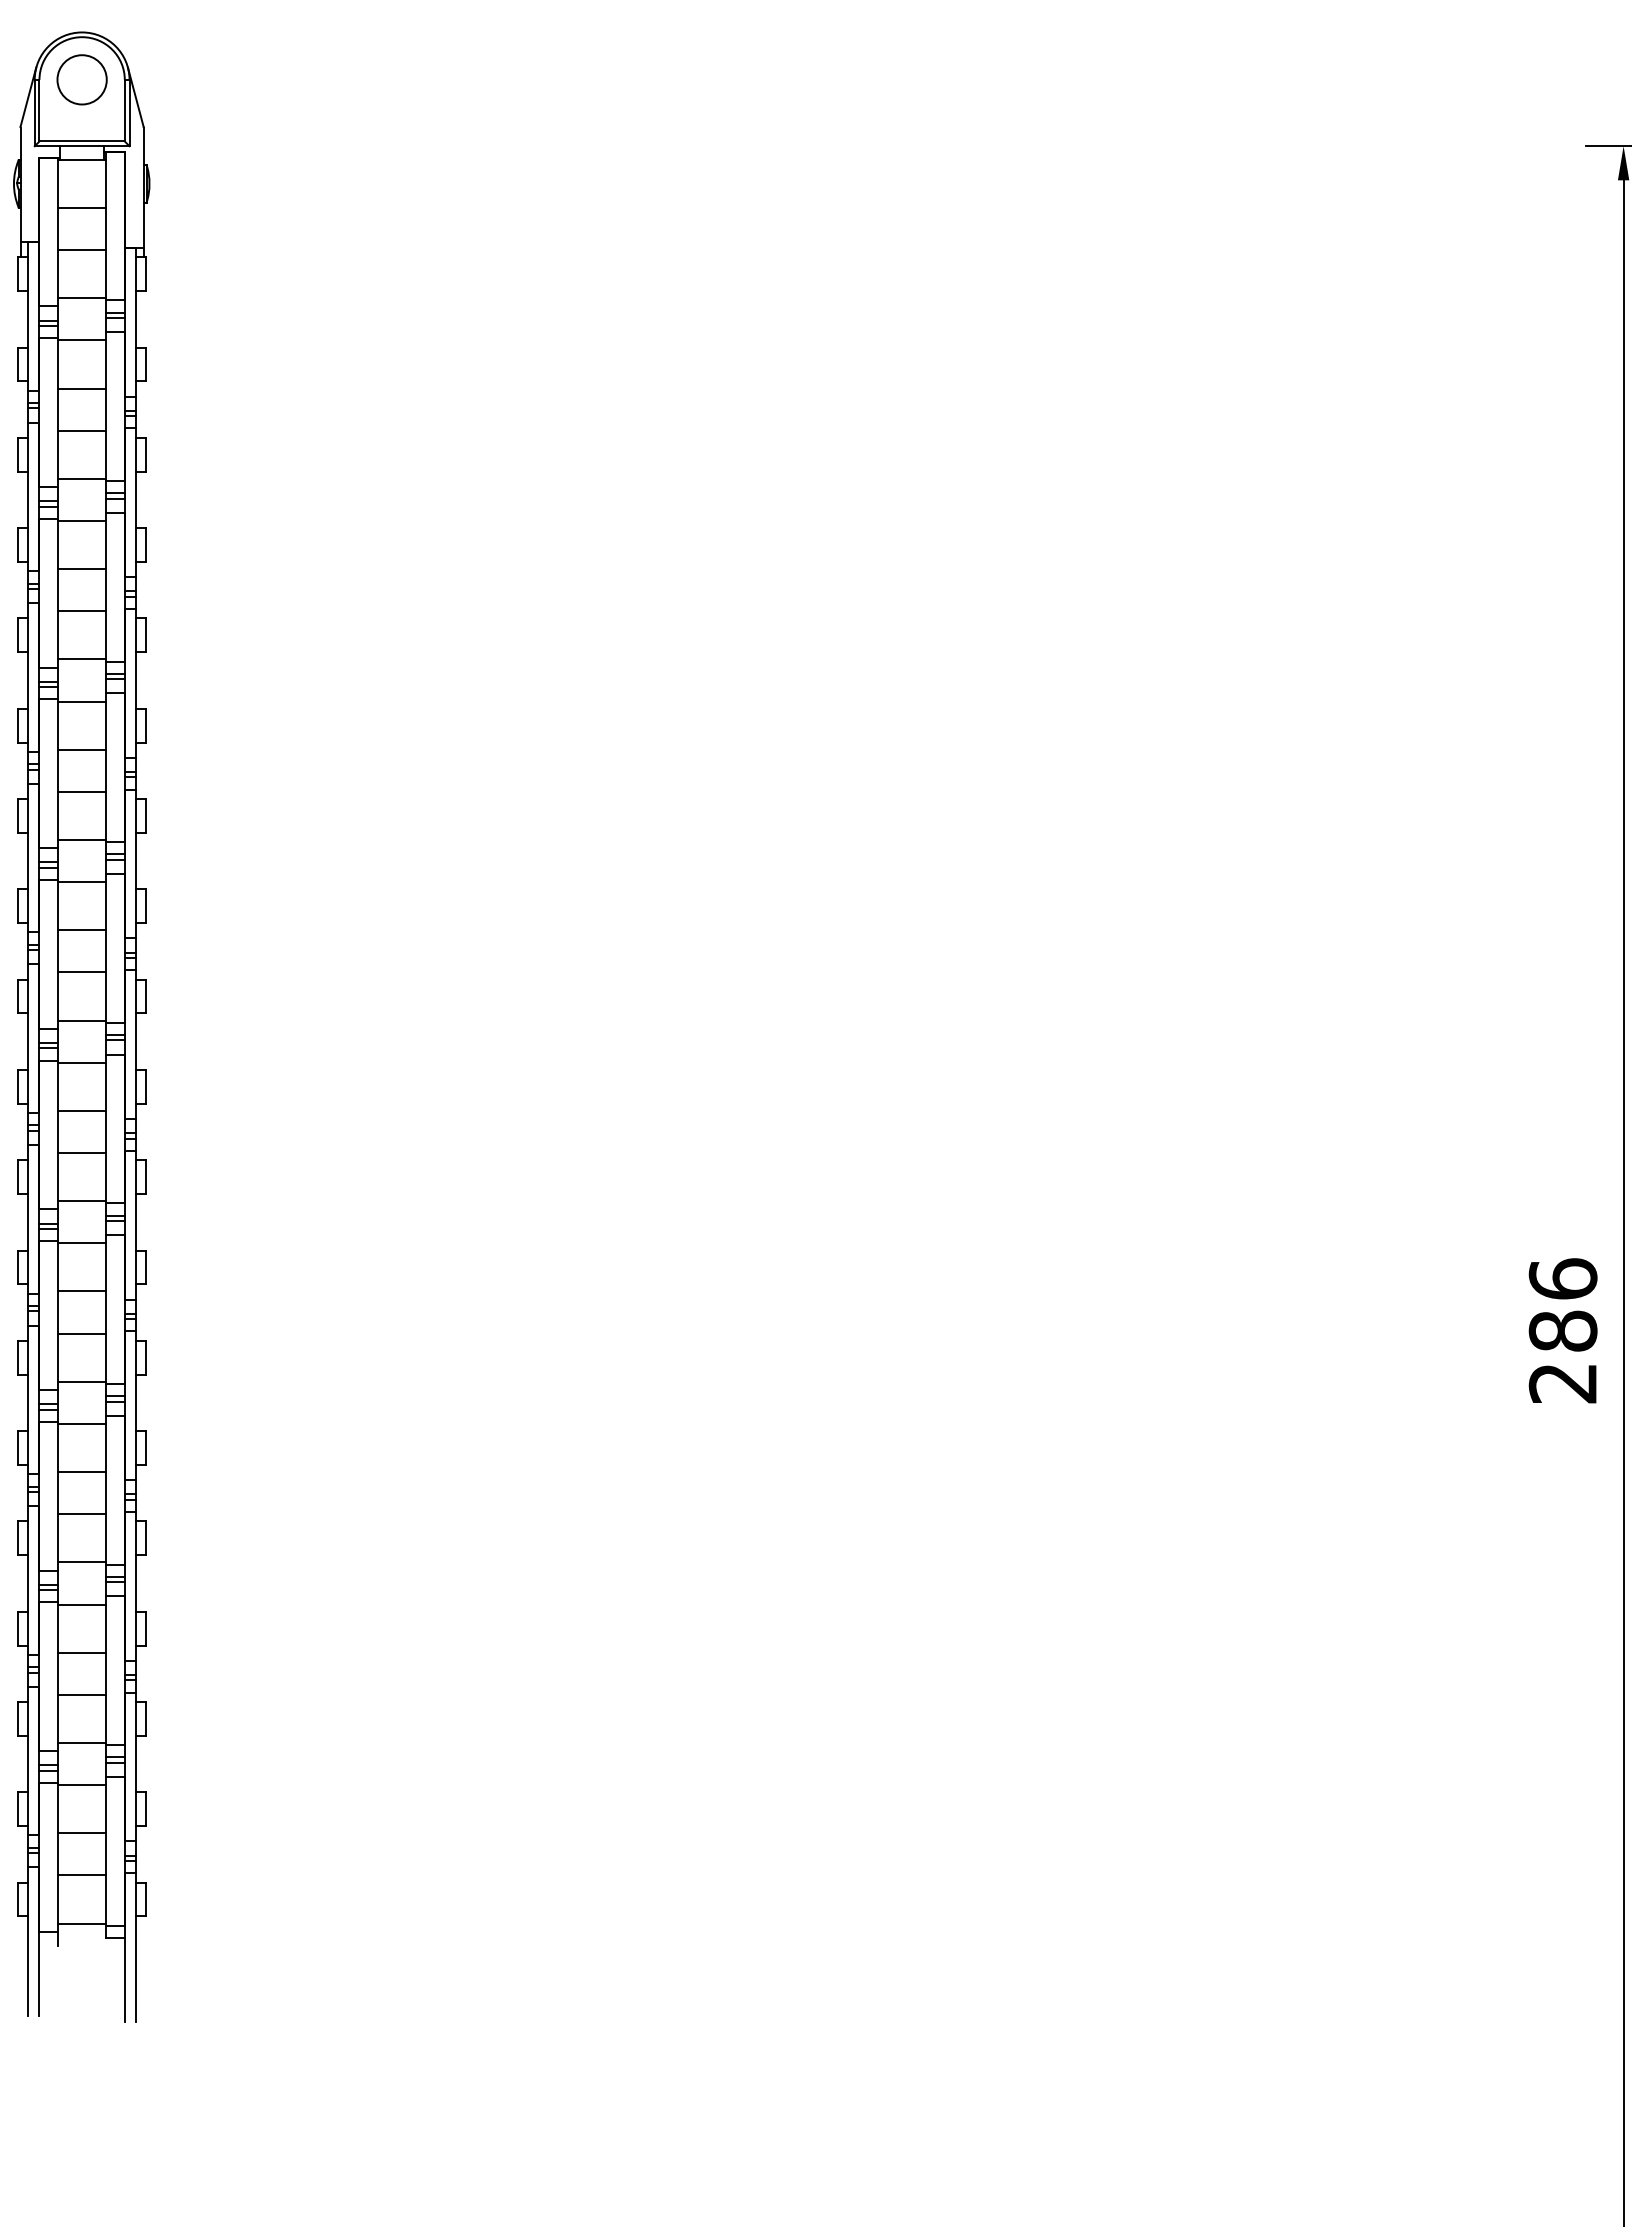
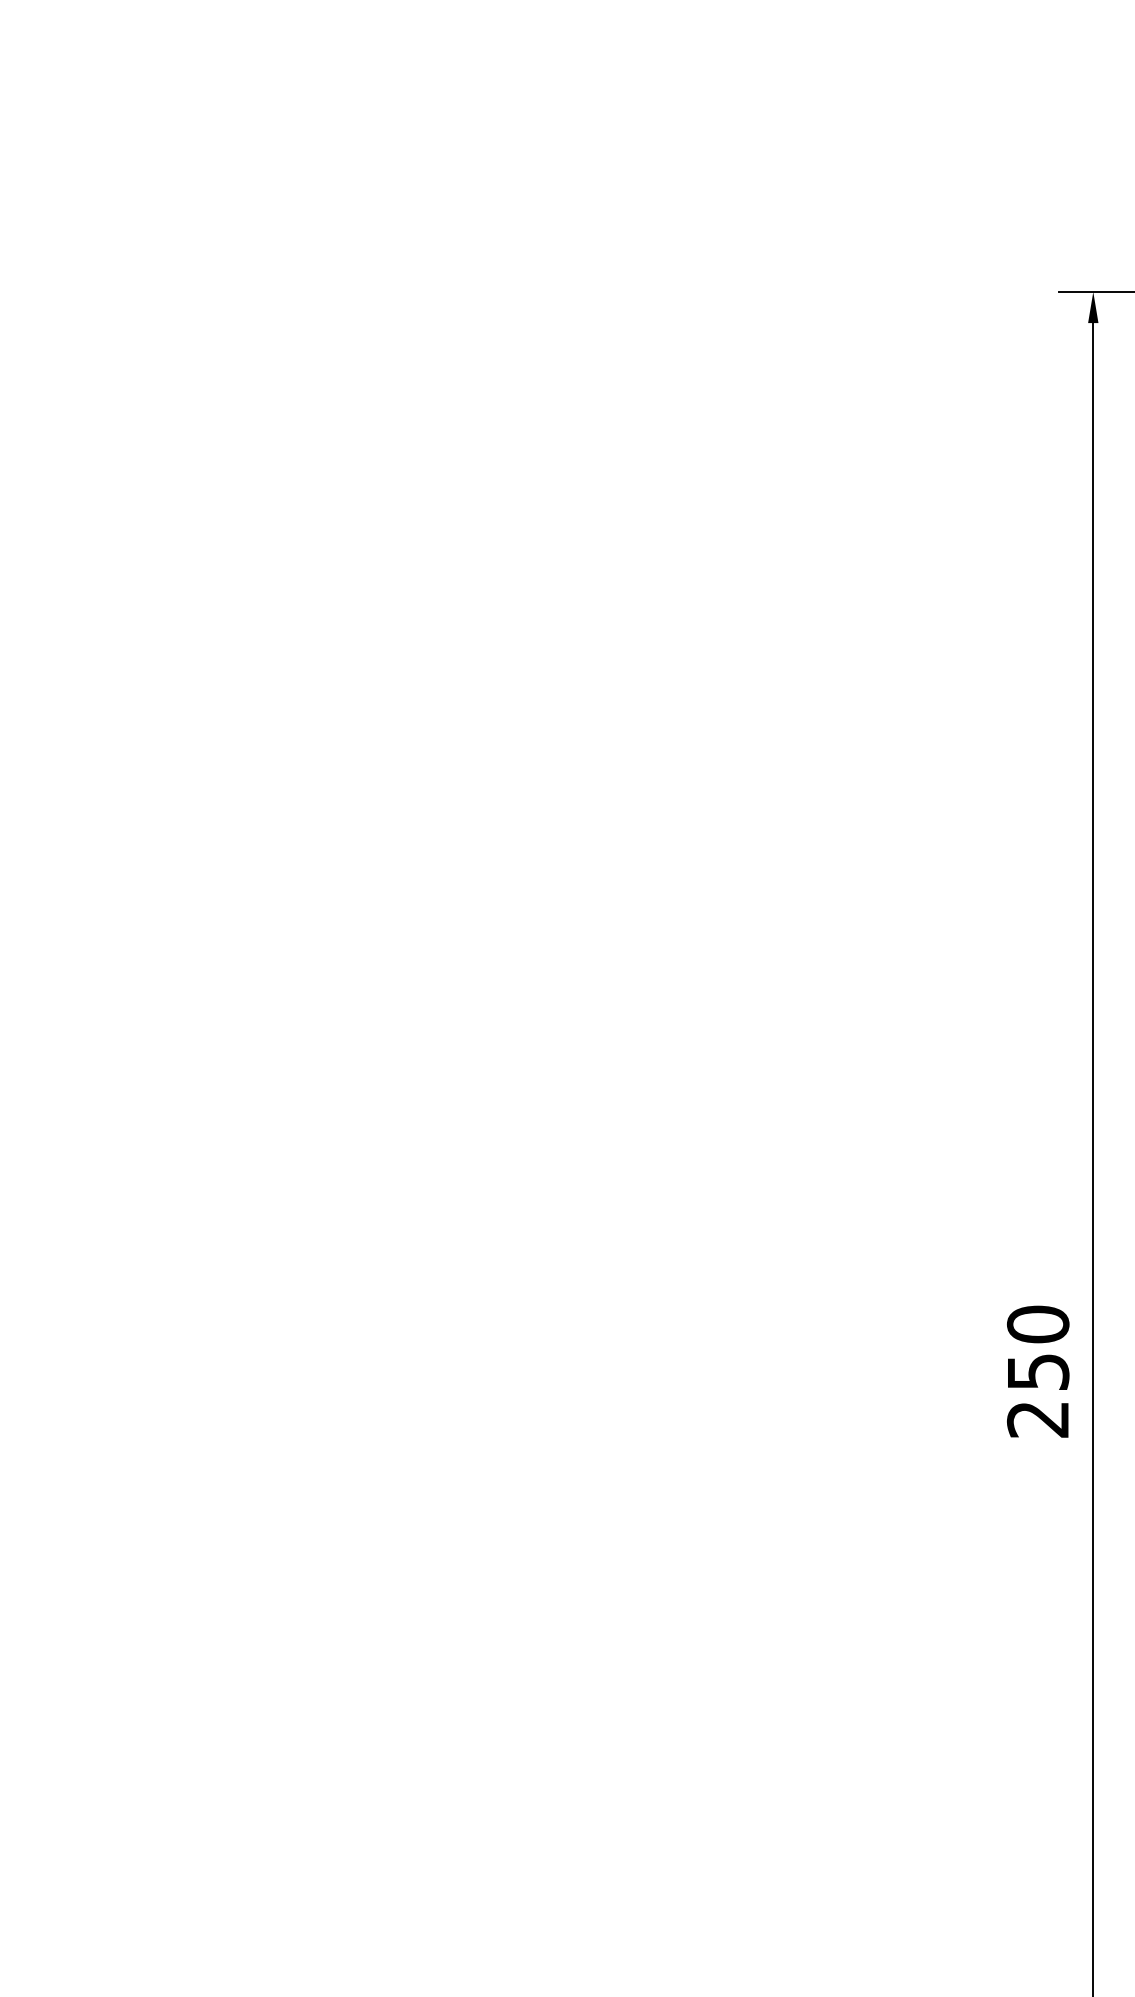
text: (1562, 1304) -> (1037, 1347), 286 -> 250

